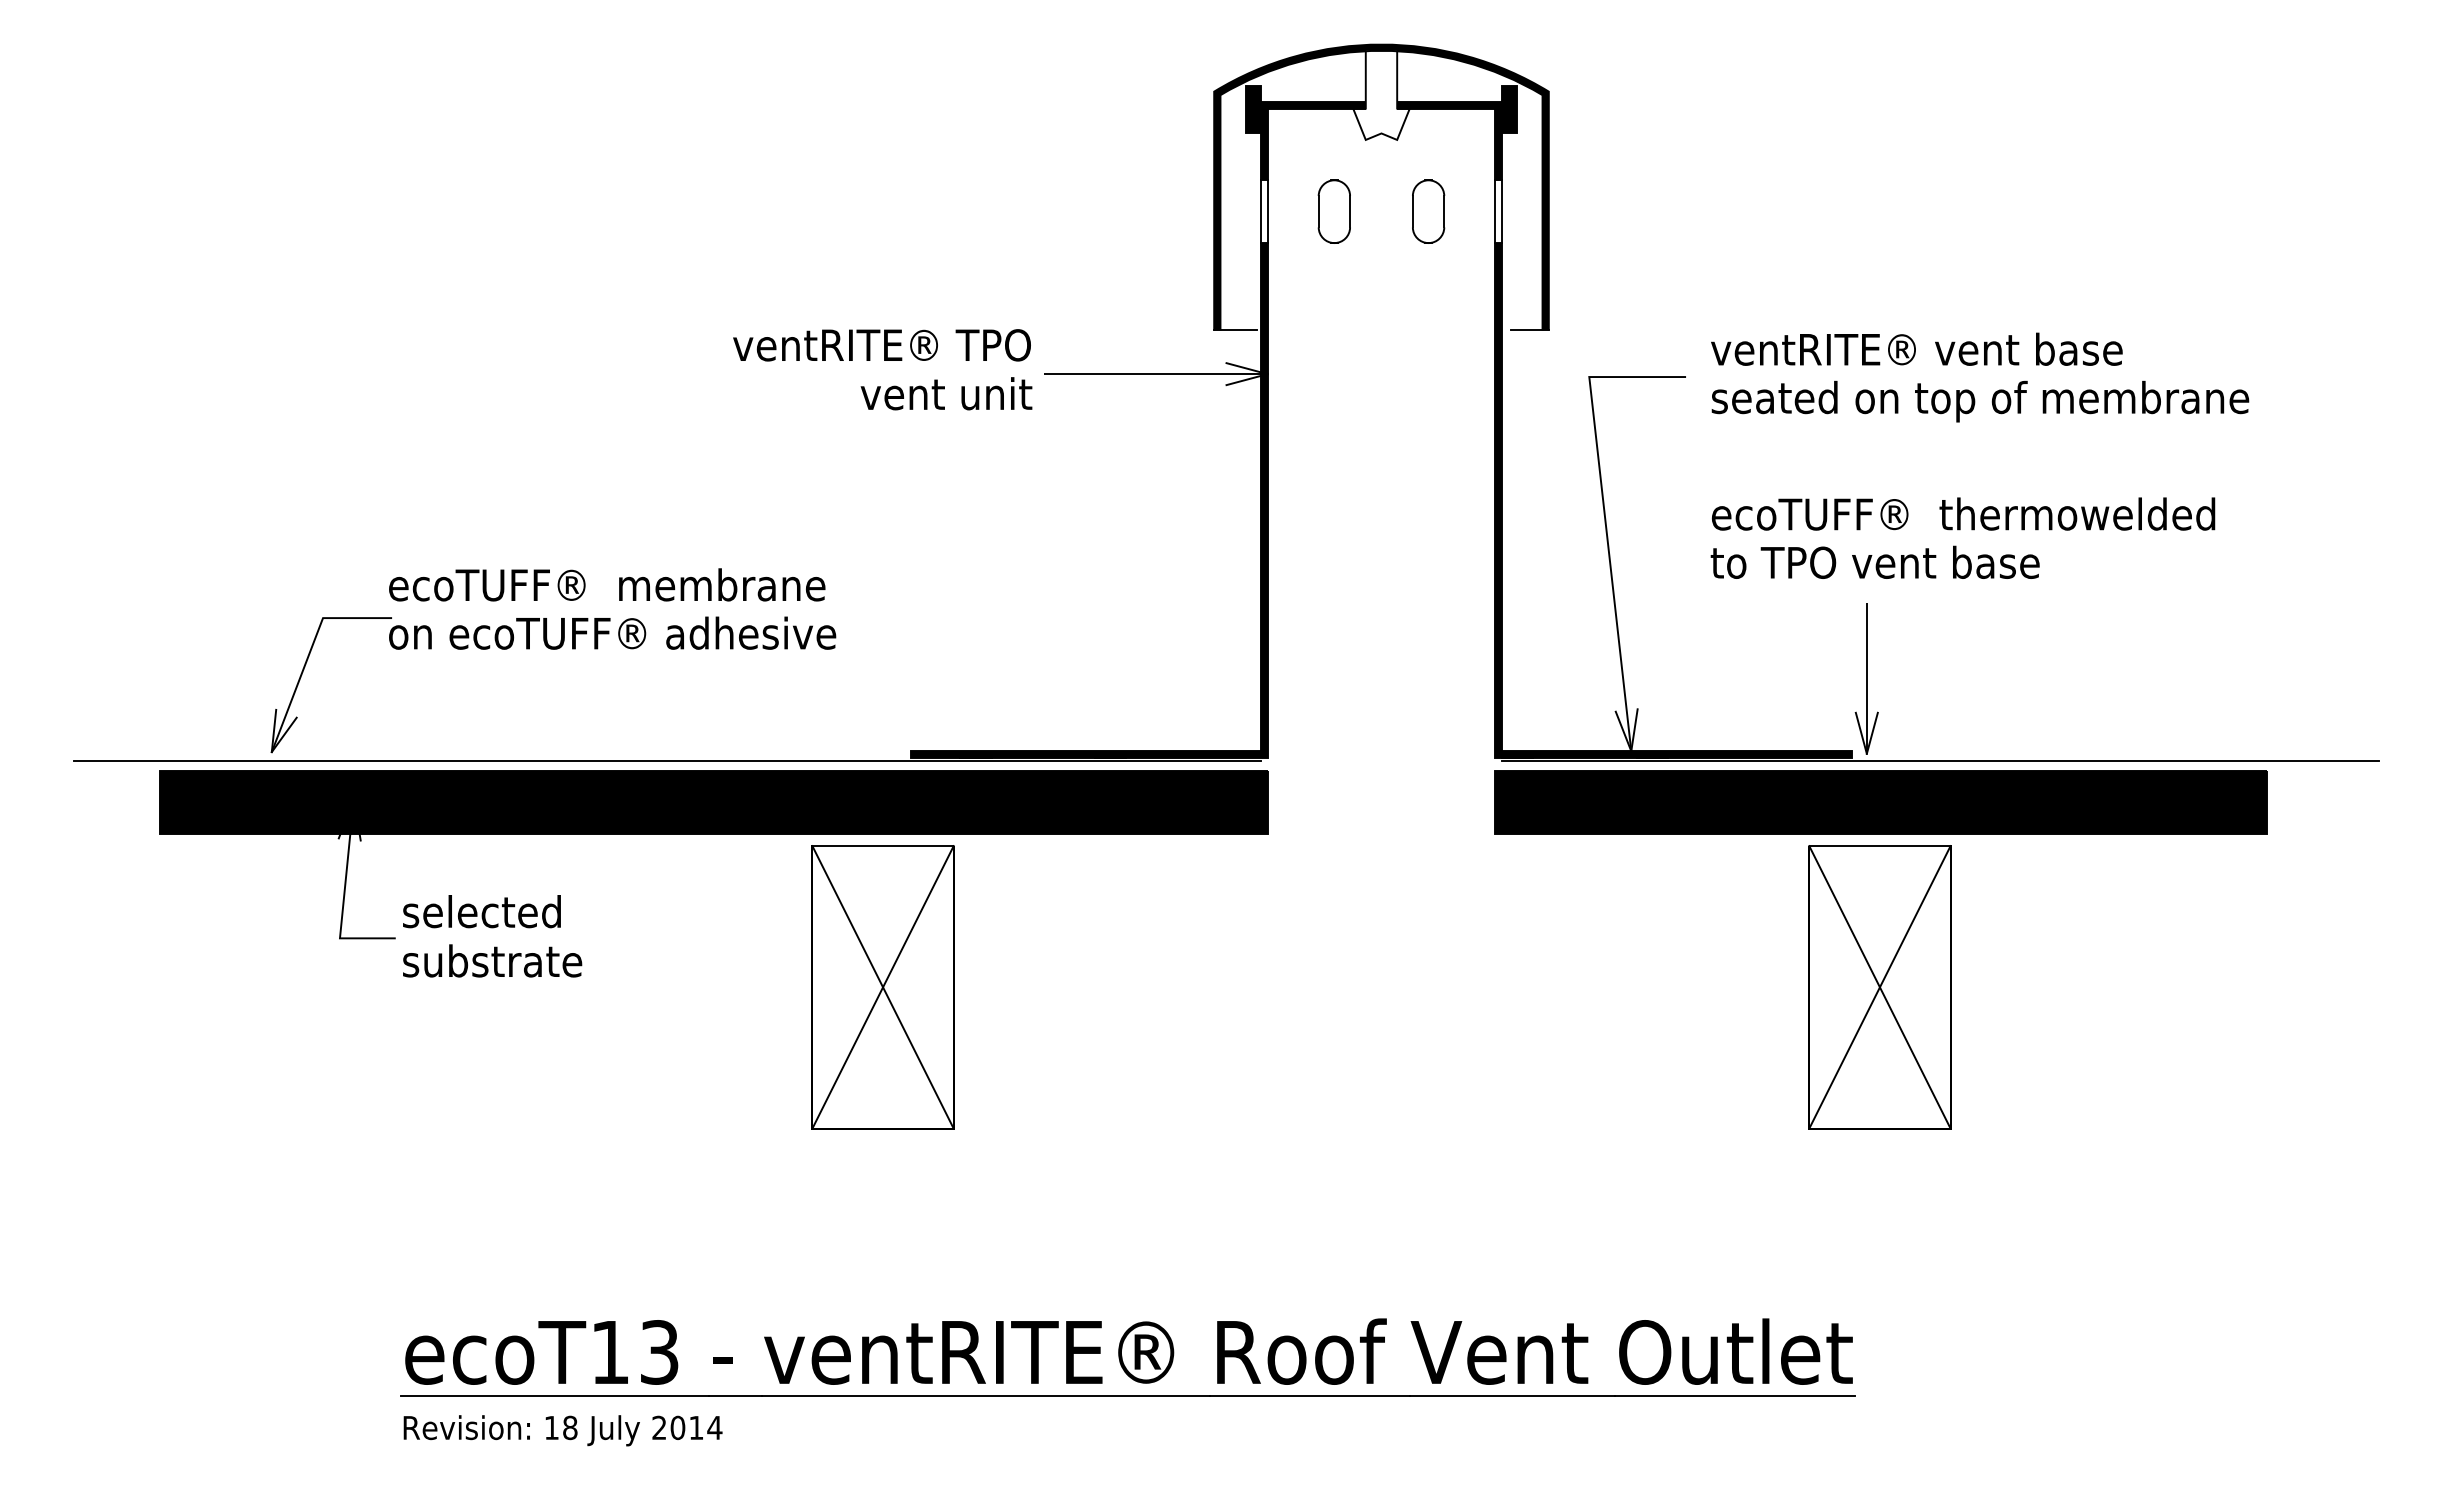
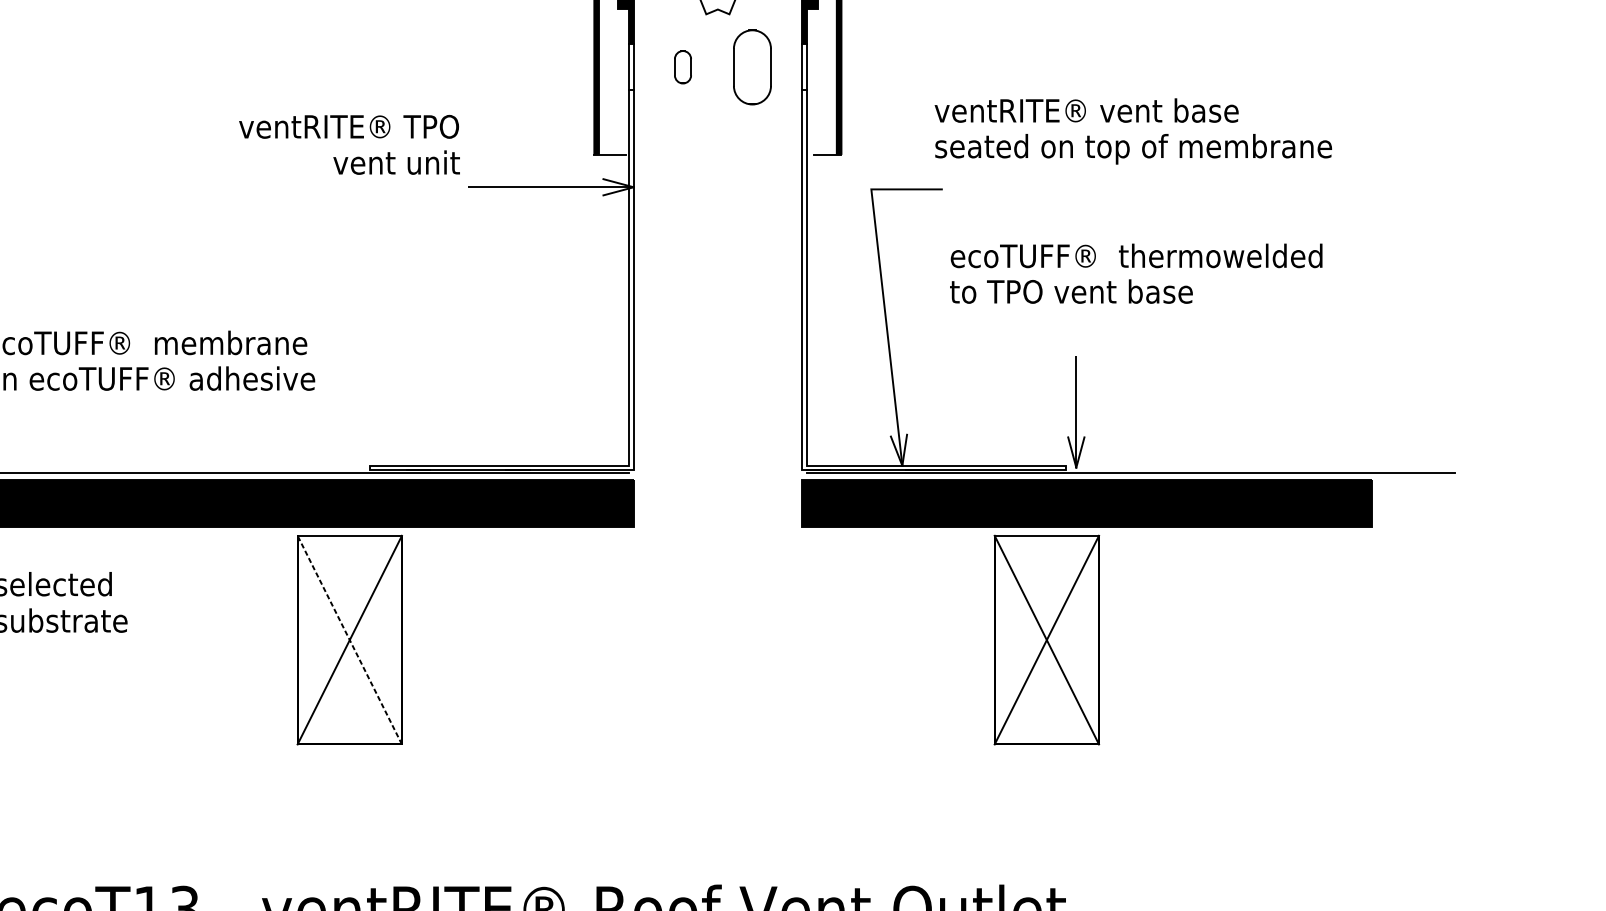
part: (1333, 211) -> (682, 67), size x0.7
part: (1428, 211) -> (752, 67), size x1.6
text: (882, 369) -> (349, 144), moved
text: (1980, 377) -> (1133, 131), moved
fill: (1088, 500) -> (501, 280), removed
fill: (1673, 500) -> (933, 280), removed
text: (1962, 537) -> (1135, 273), moved
line: (883, 987) -> (350, 640), solid -> dashed
part: (1879, 987) -> (1046, 640), moved

